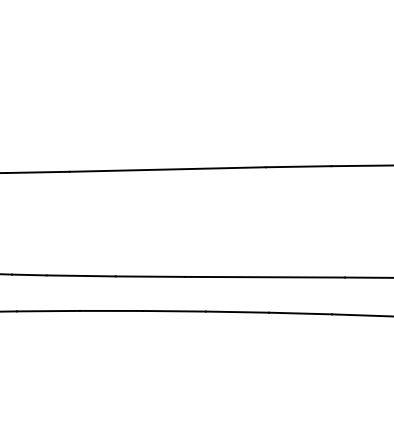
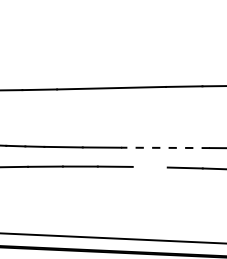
line: (264, 276) -> (165, 147), solid -> dashed
line: (236, 310) -> (149, 166), removed

